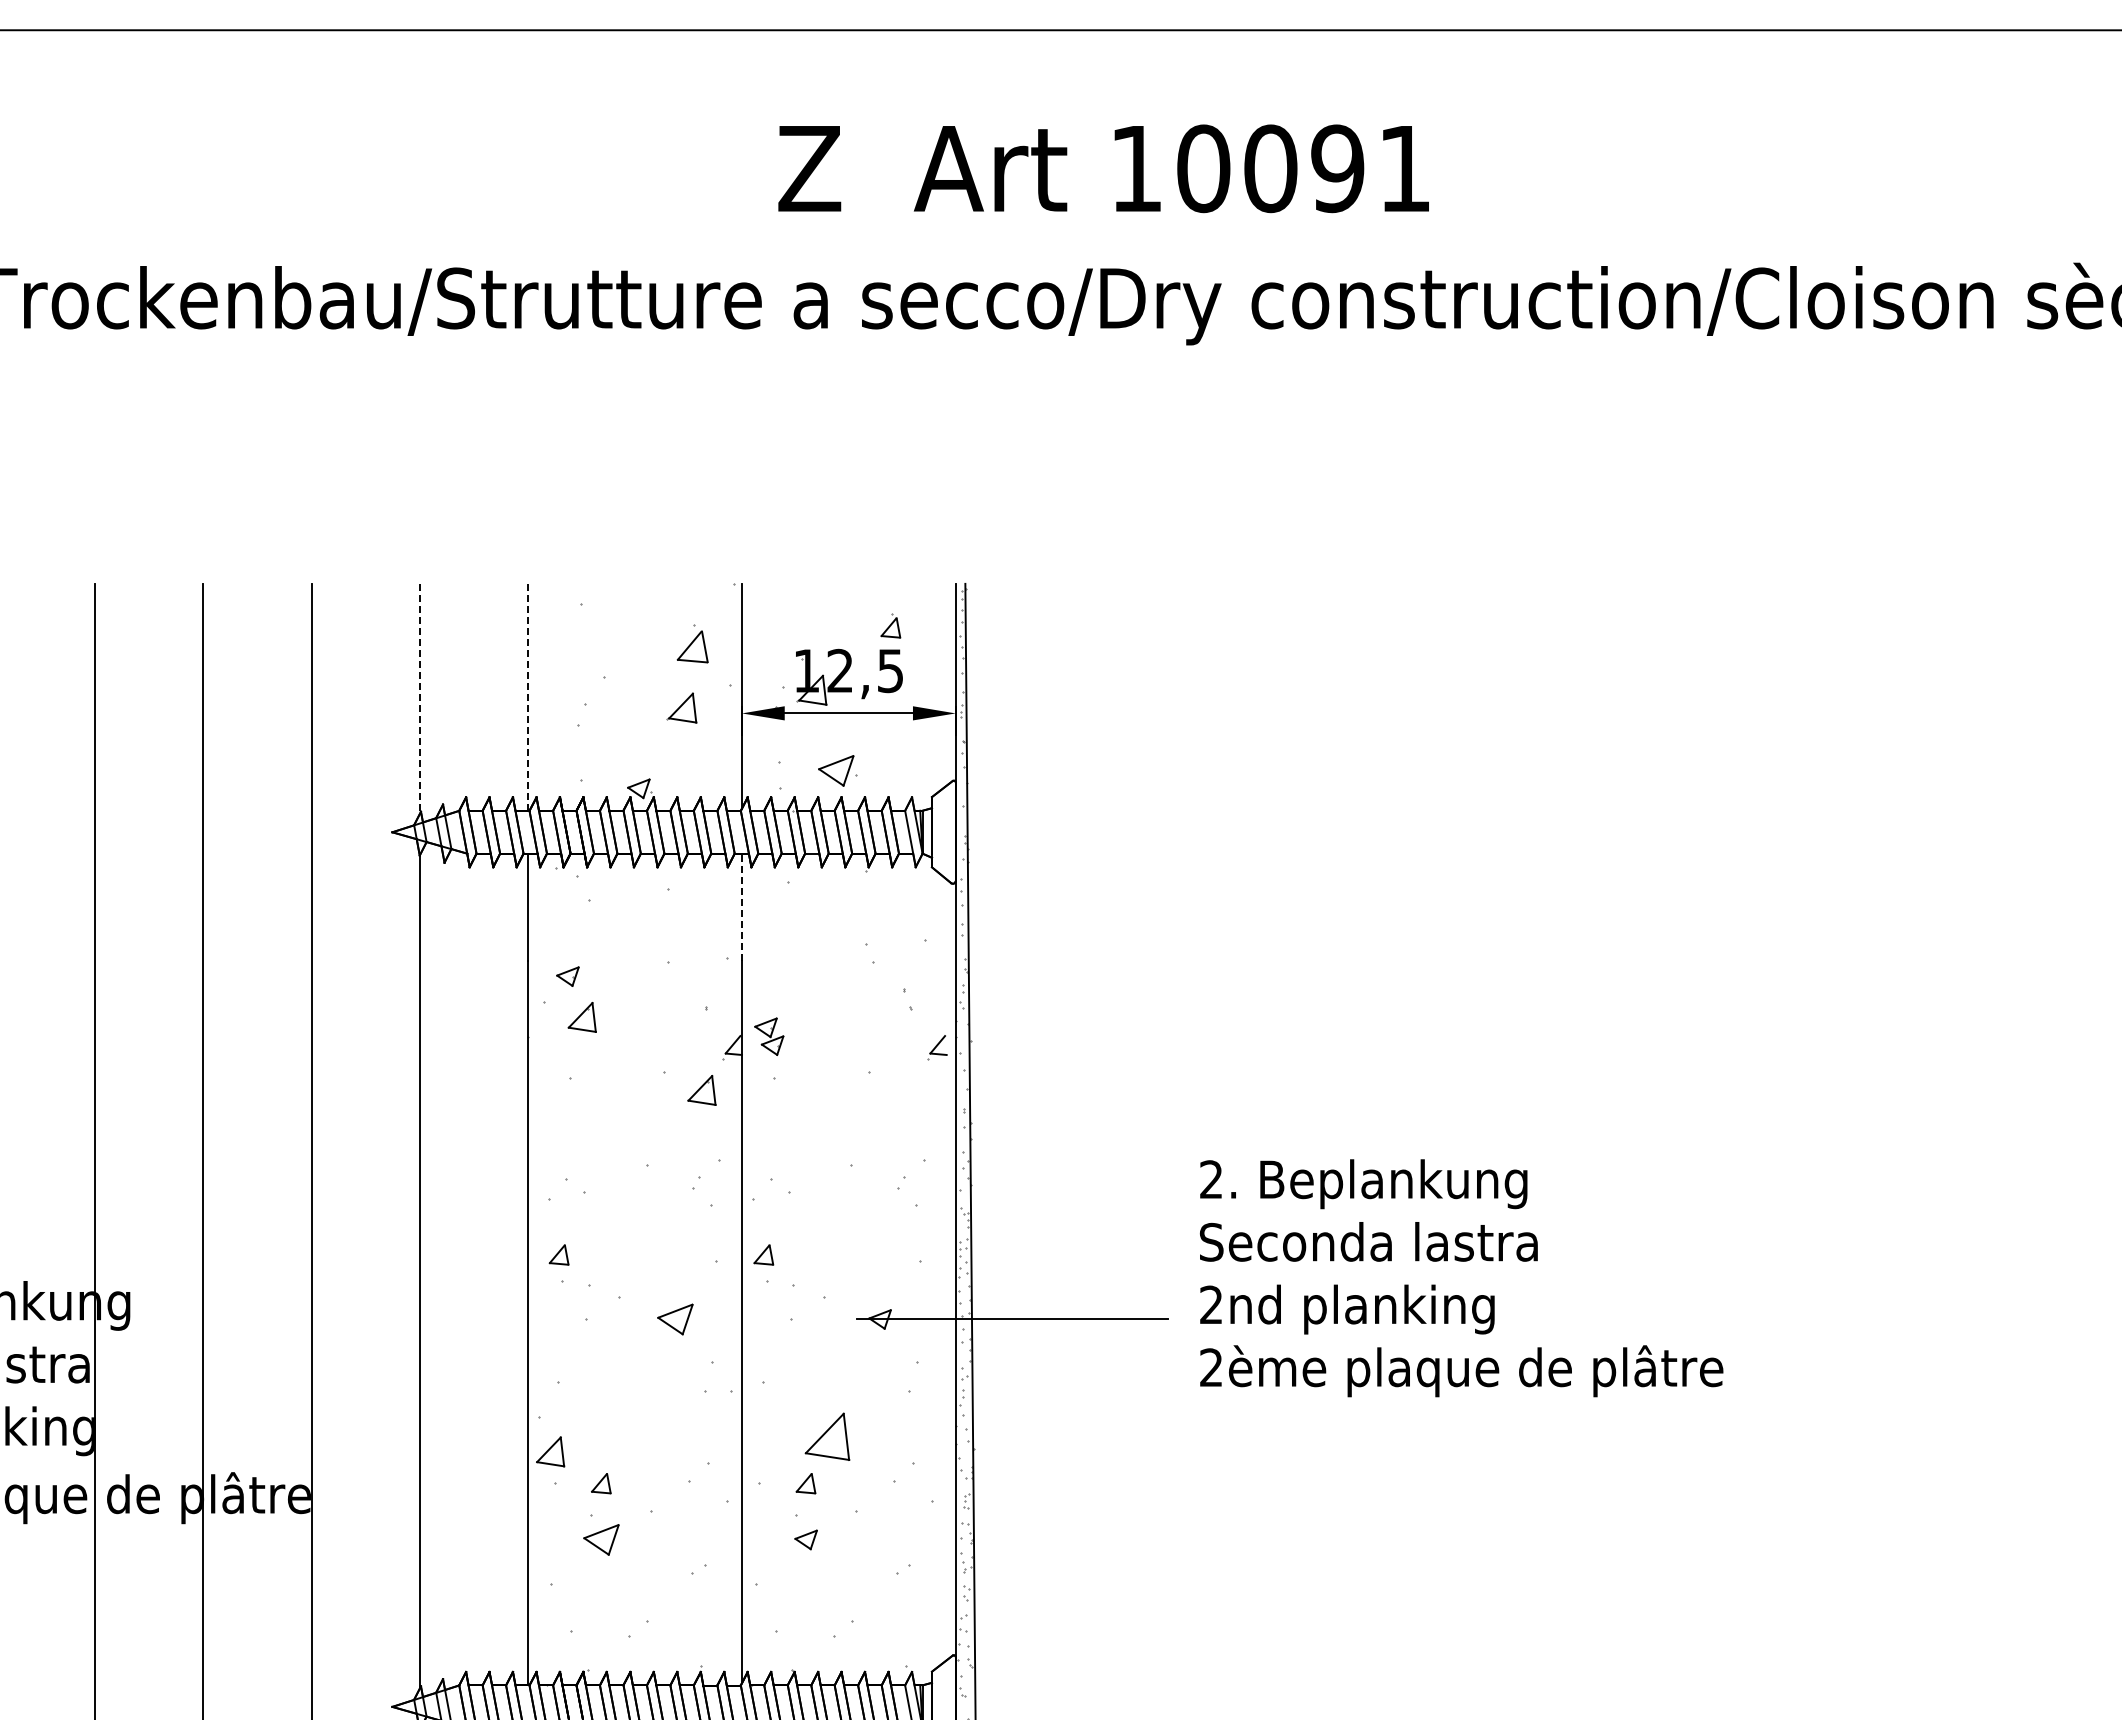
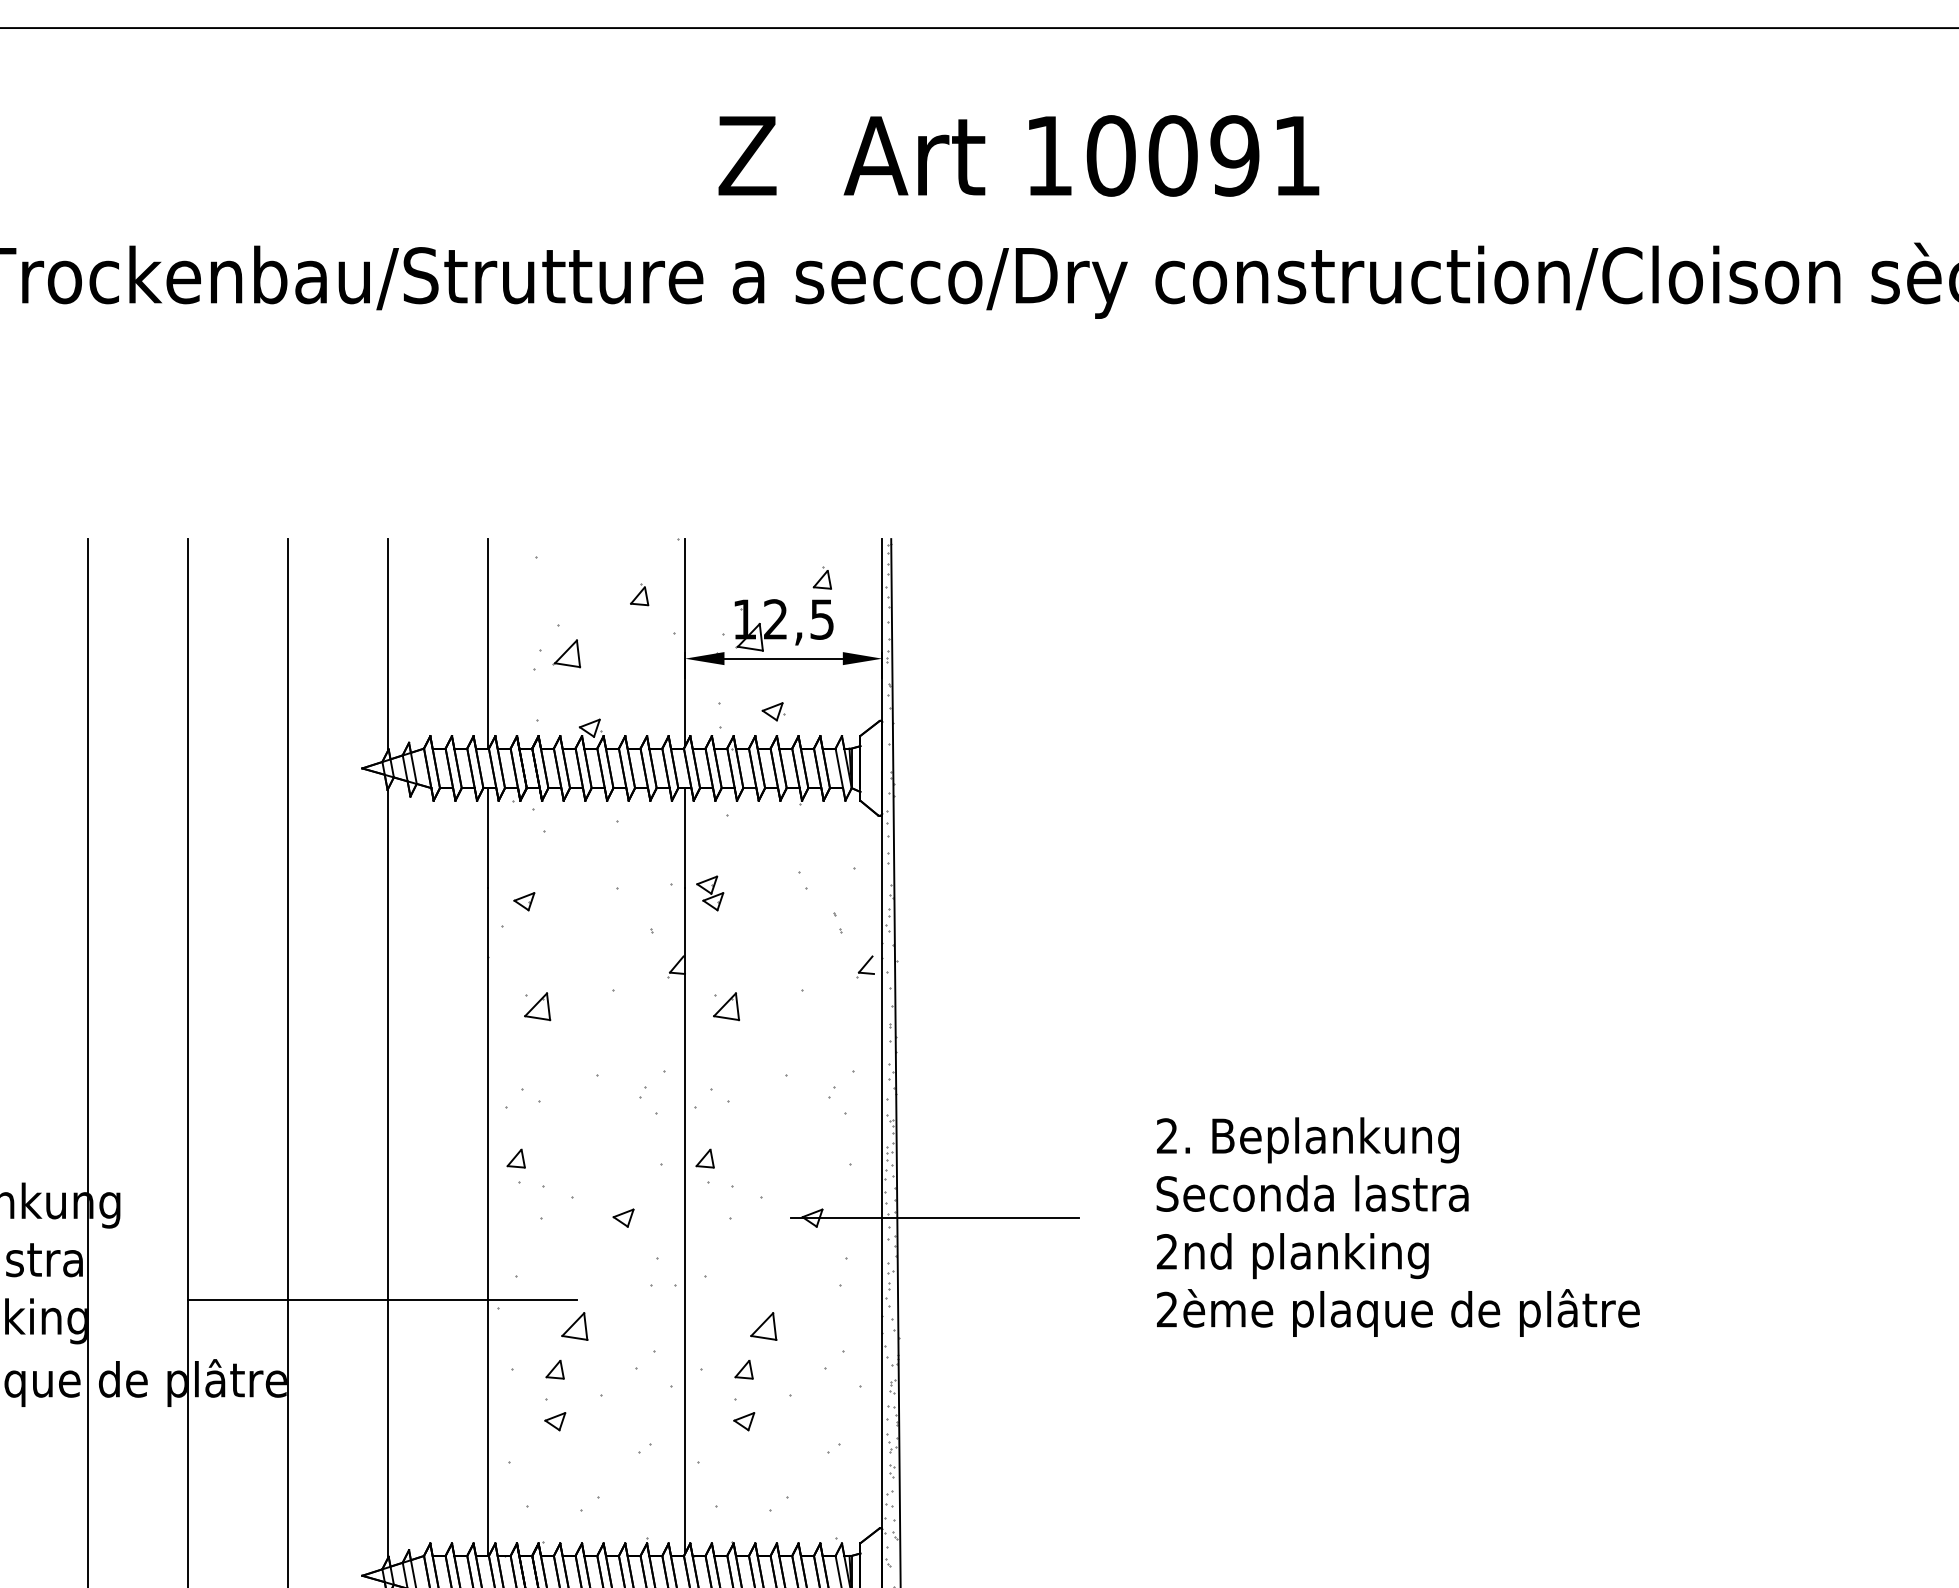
part: (692, 643) -> (639, 594), size x0.62
line: (528, 696) -> (487, 643), dashed -> solid
line: (420, 698) -> (388, 644), dashed -> solid
part: (681, 707) -> (566, 653), moved
part: (837, 770) -> (773, 711), size x0.62
line: (742, 907) -> (685, 837), dashed -> solid
part: (581, 1017) -> (536, 1006), moved
part: (769, 1036) -> (710, 893), moved
part: (701, 1090) -> (726, 1006), moved
text: (1461, 1278) -> (1398, 1227), moved
part: (675, 1319) -> (623, 1218), size x0.62
line: (414, 1408) -> (382, 1300), added
part: (826, 1436) -> (763, 1326), size x0.62
part: (550, 1451) -> (574, 1326), moved
part: (601, 1539) -> (555, 1421), size x0.62

